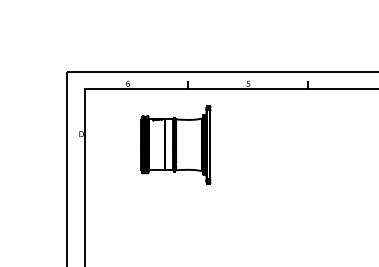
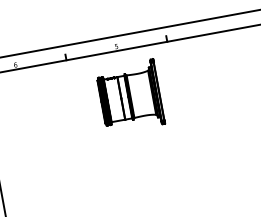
part: (175, 144) -> (129, 96), moved

